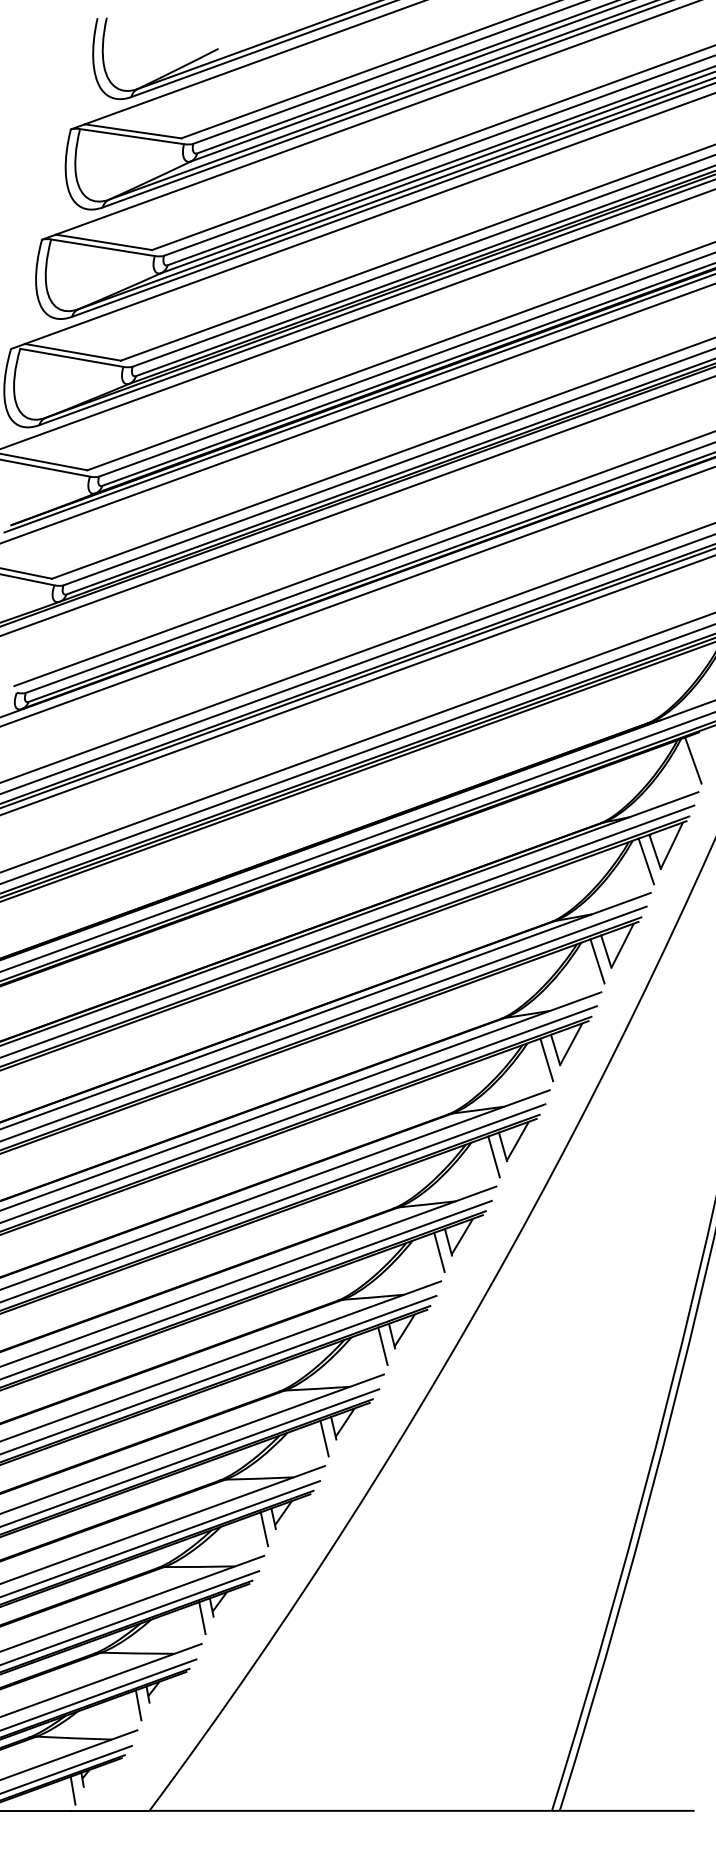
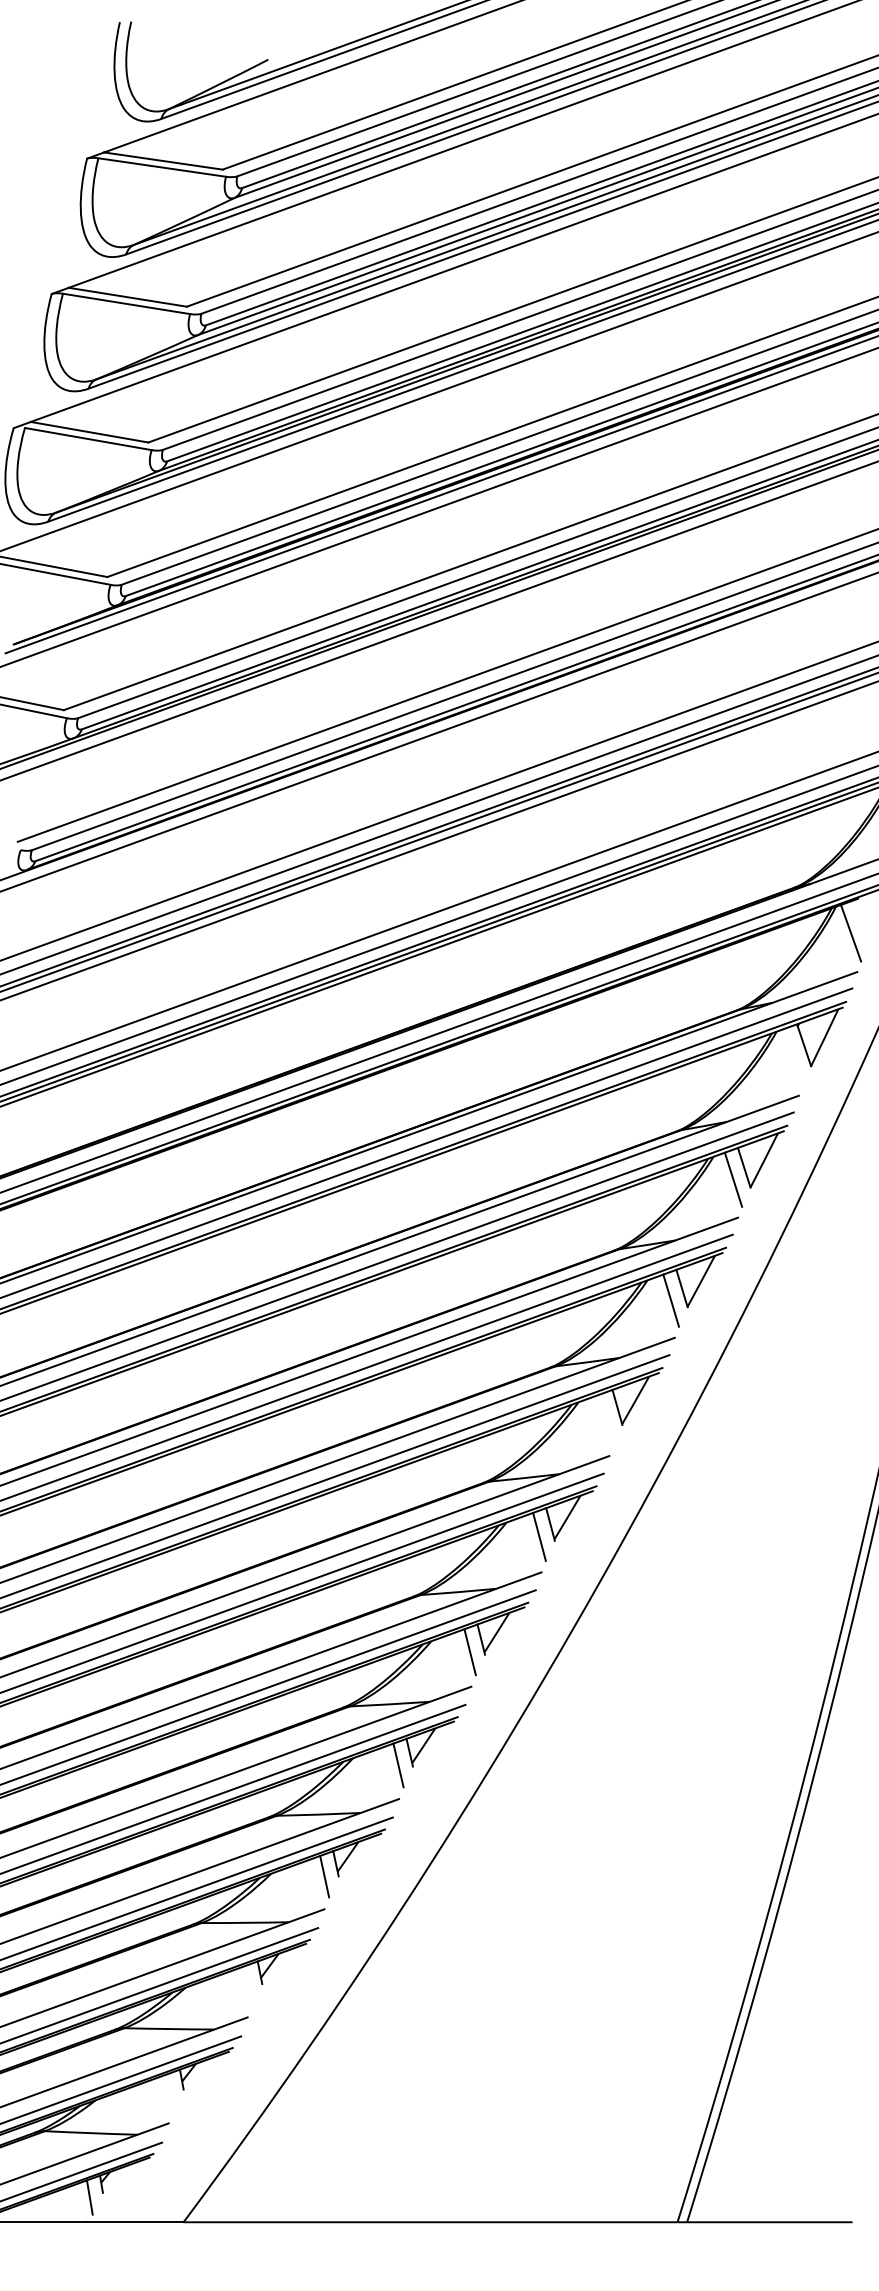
line: (645, 861) -> (792, 1057), removed
line: (494, 1156) -> (606, 1419), removed
line: (202, 1617) -> (248, 1985), removed
line: (138, 1705) -> (169, 2092), removed

